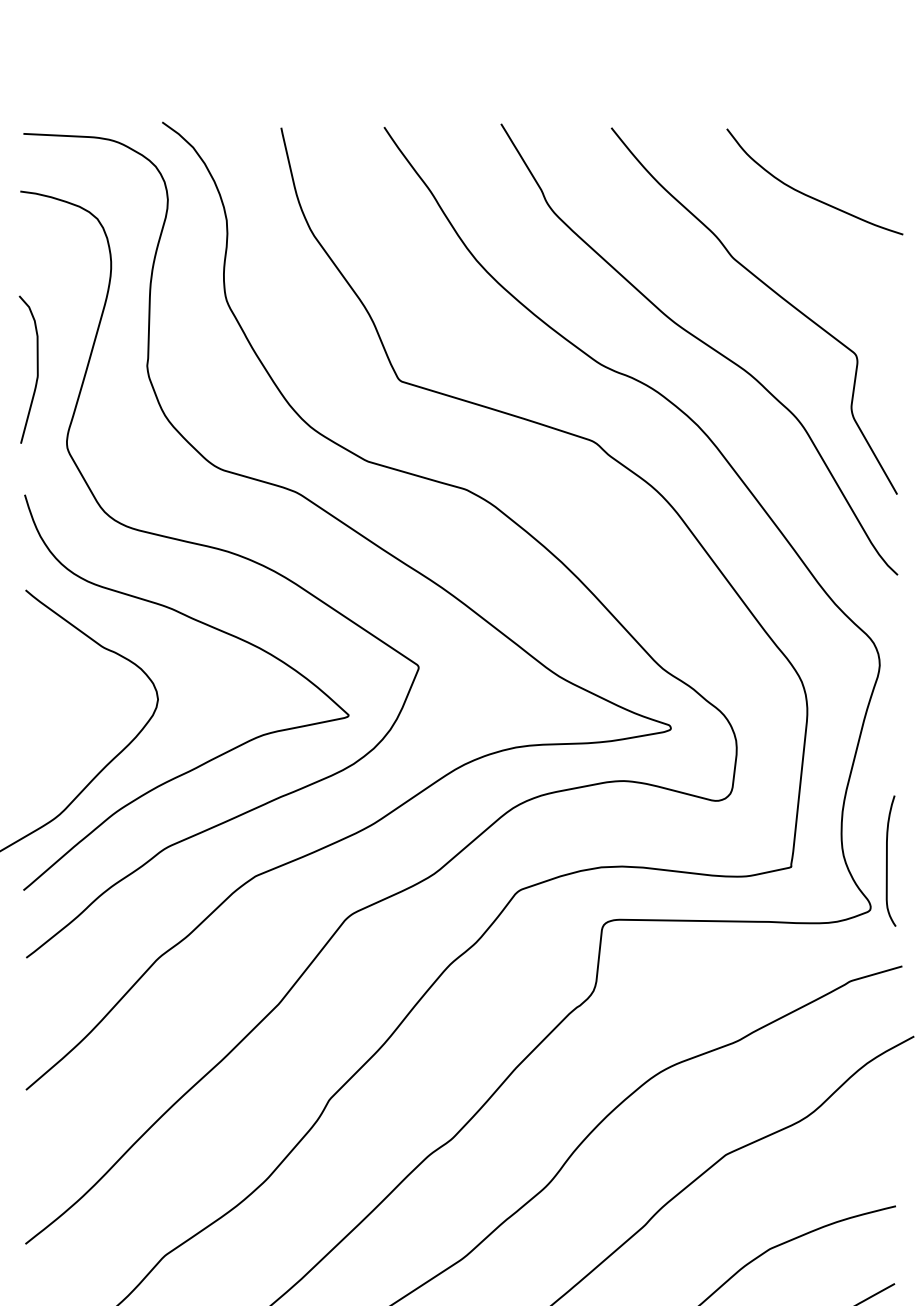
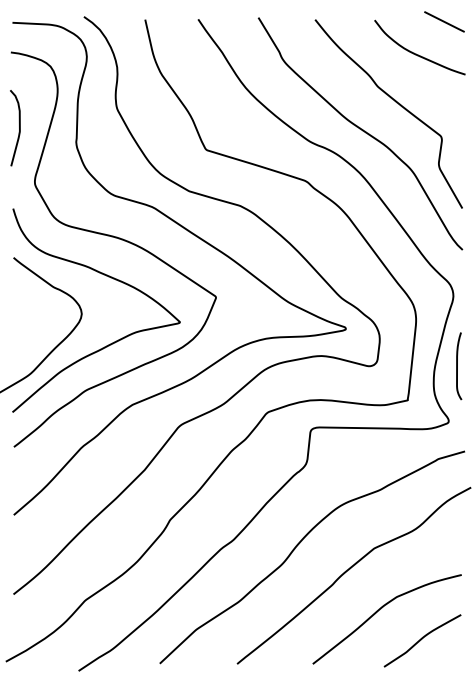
line: (862, 131) -> (444, 21), added
curve: (37, 370) -> (19, 128), moved
curve: (887, 861) -> (457, 366), moved

